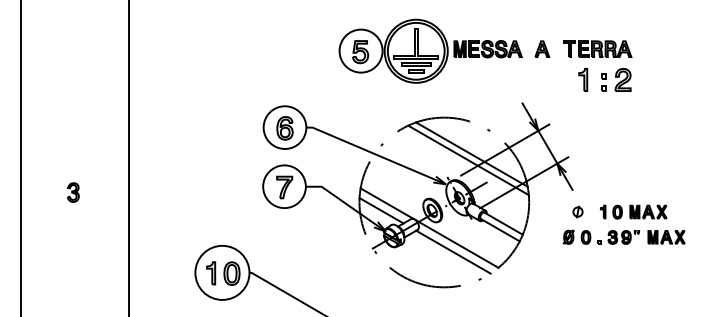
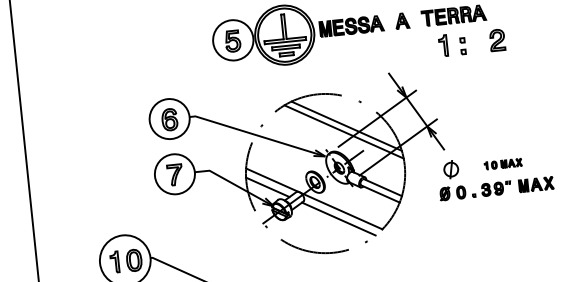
part: (622, 79) -> (496, 39), moved
part: (577, 211) -> (450, 169), size x1.6
part: (633, 211) -> (502, 163), size x0.6

